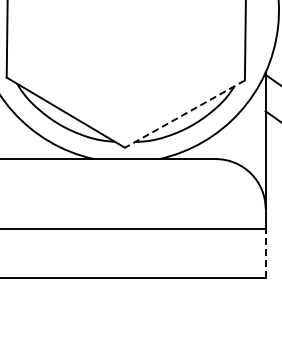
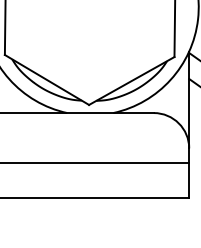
line: (184, 114) -> (131, 81), dashed -> solid
line: (265, 253) -> (189, 180), dashed -> solid

